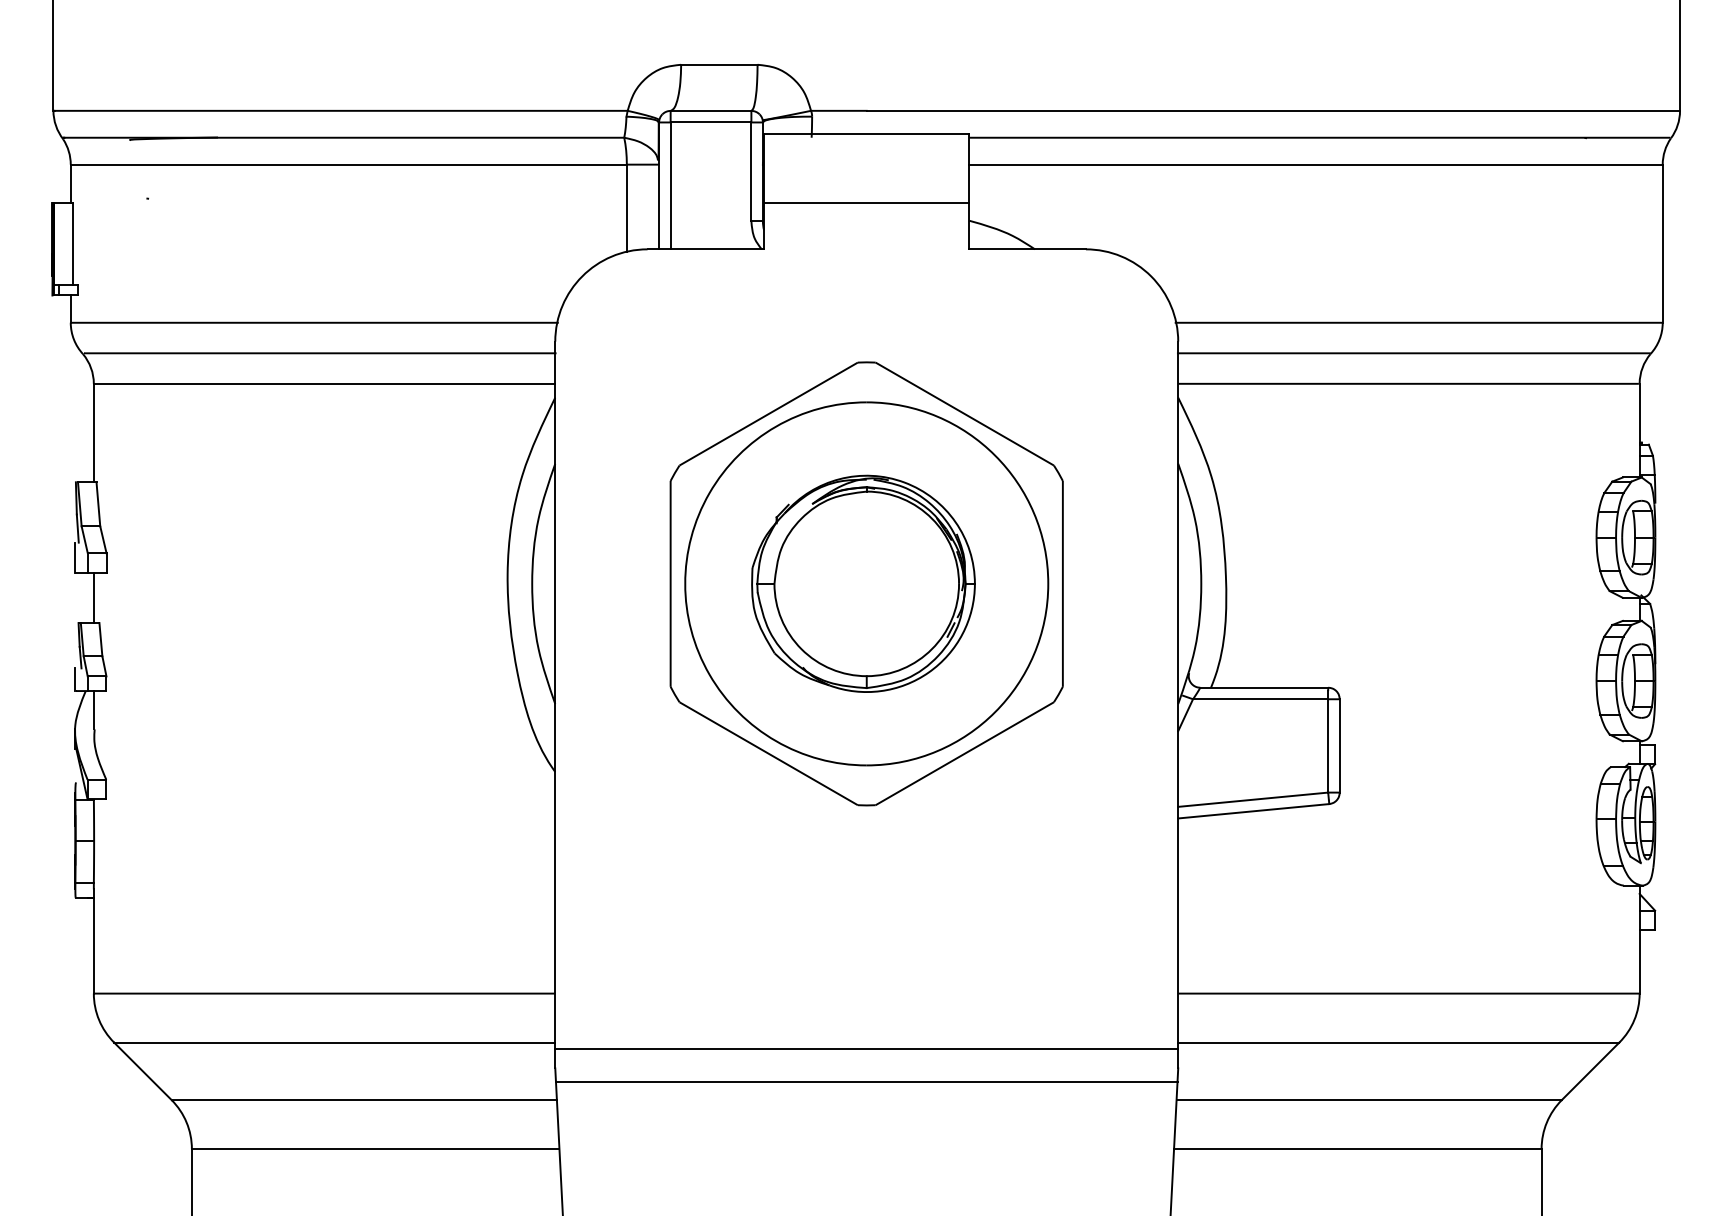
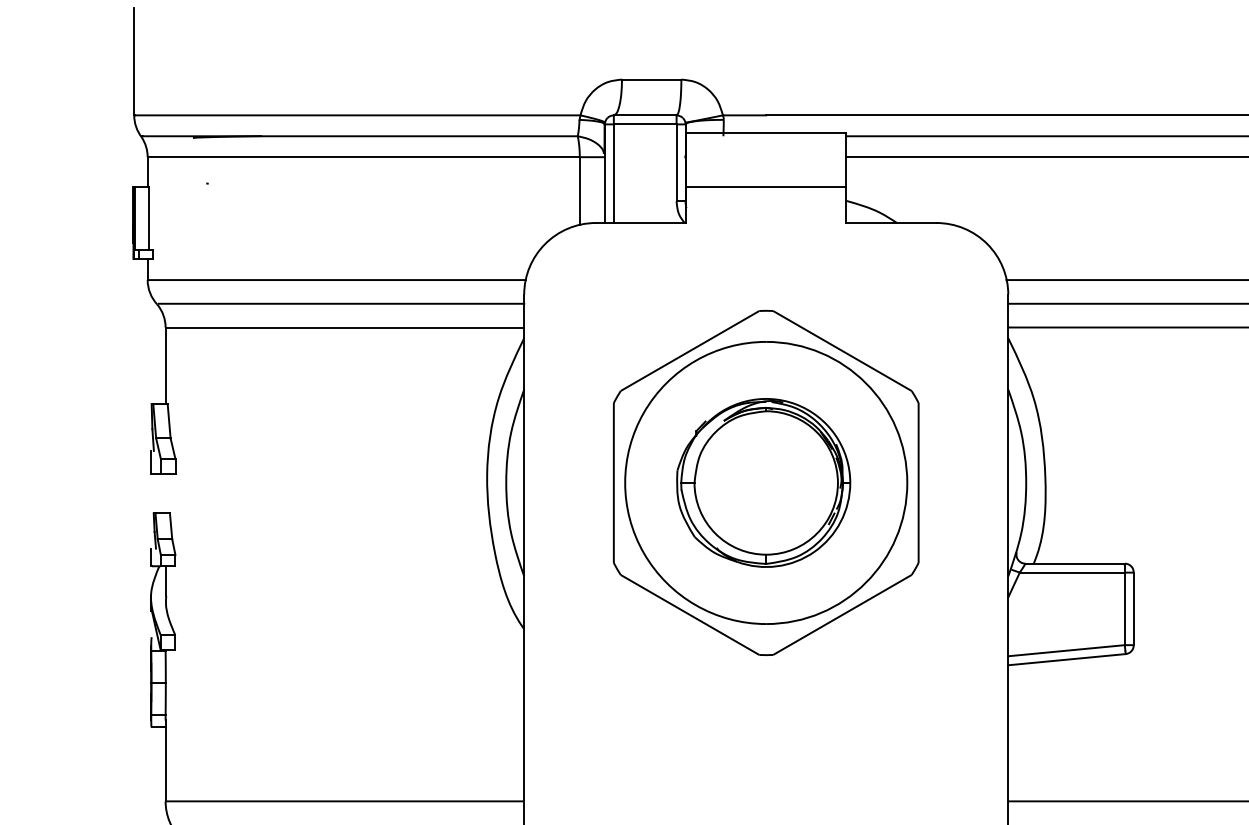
line: (93, 597) -> (165, 493), removed

